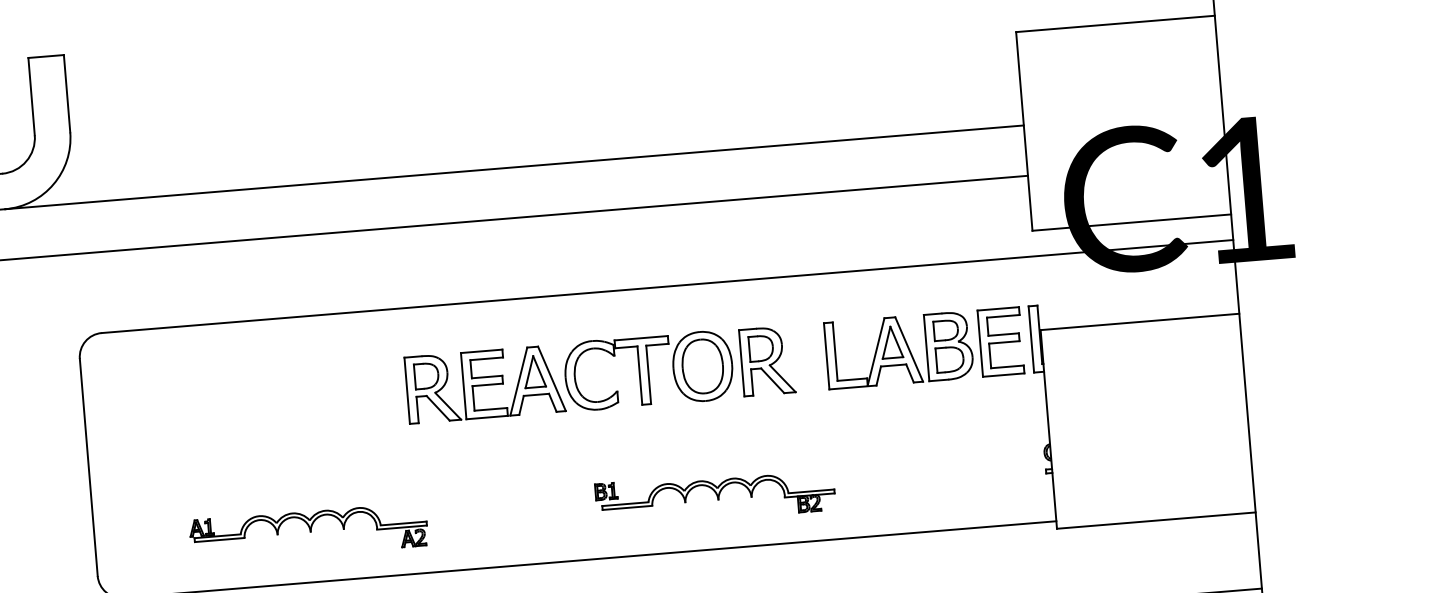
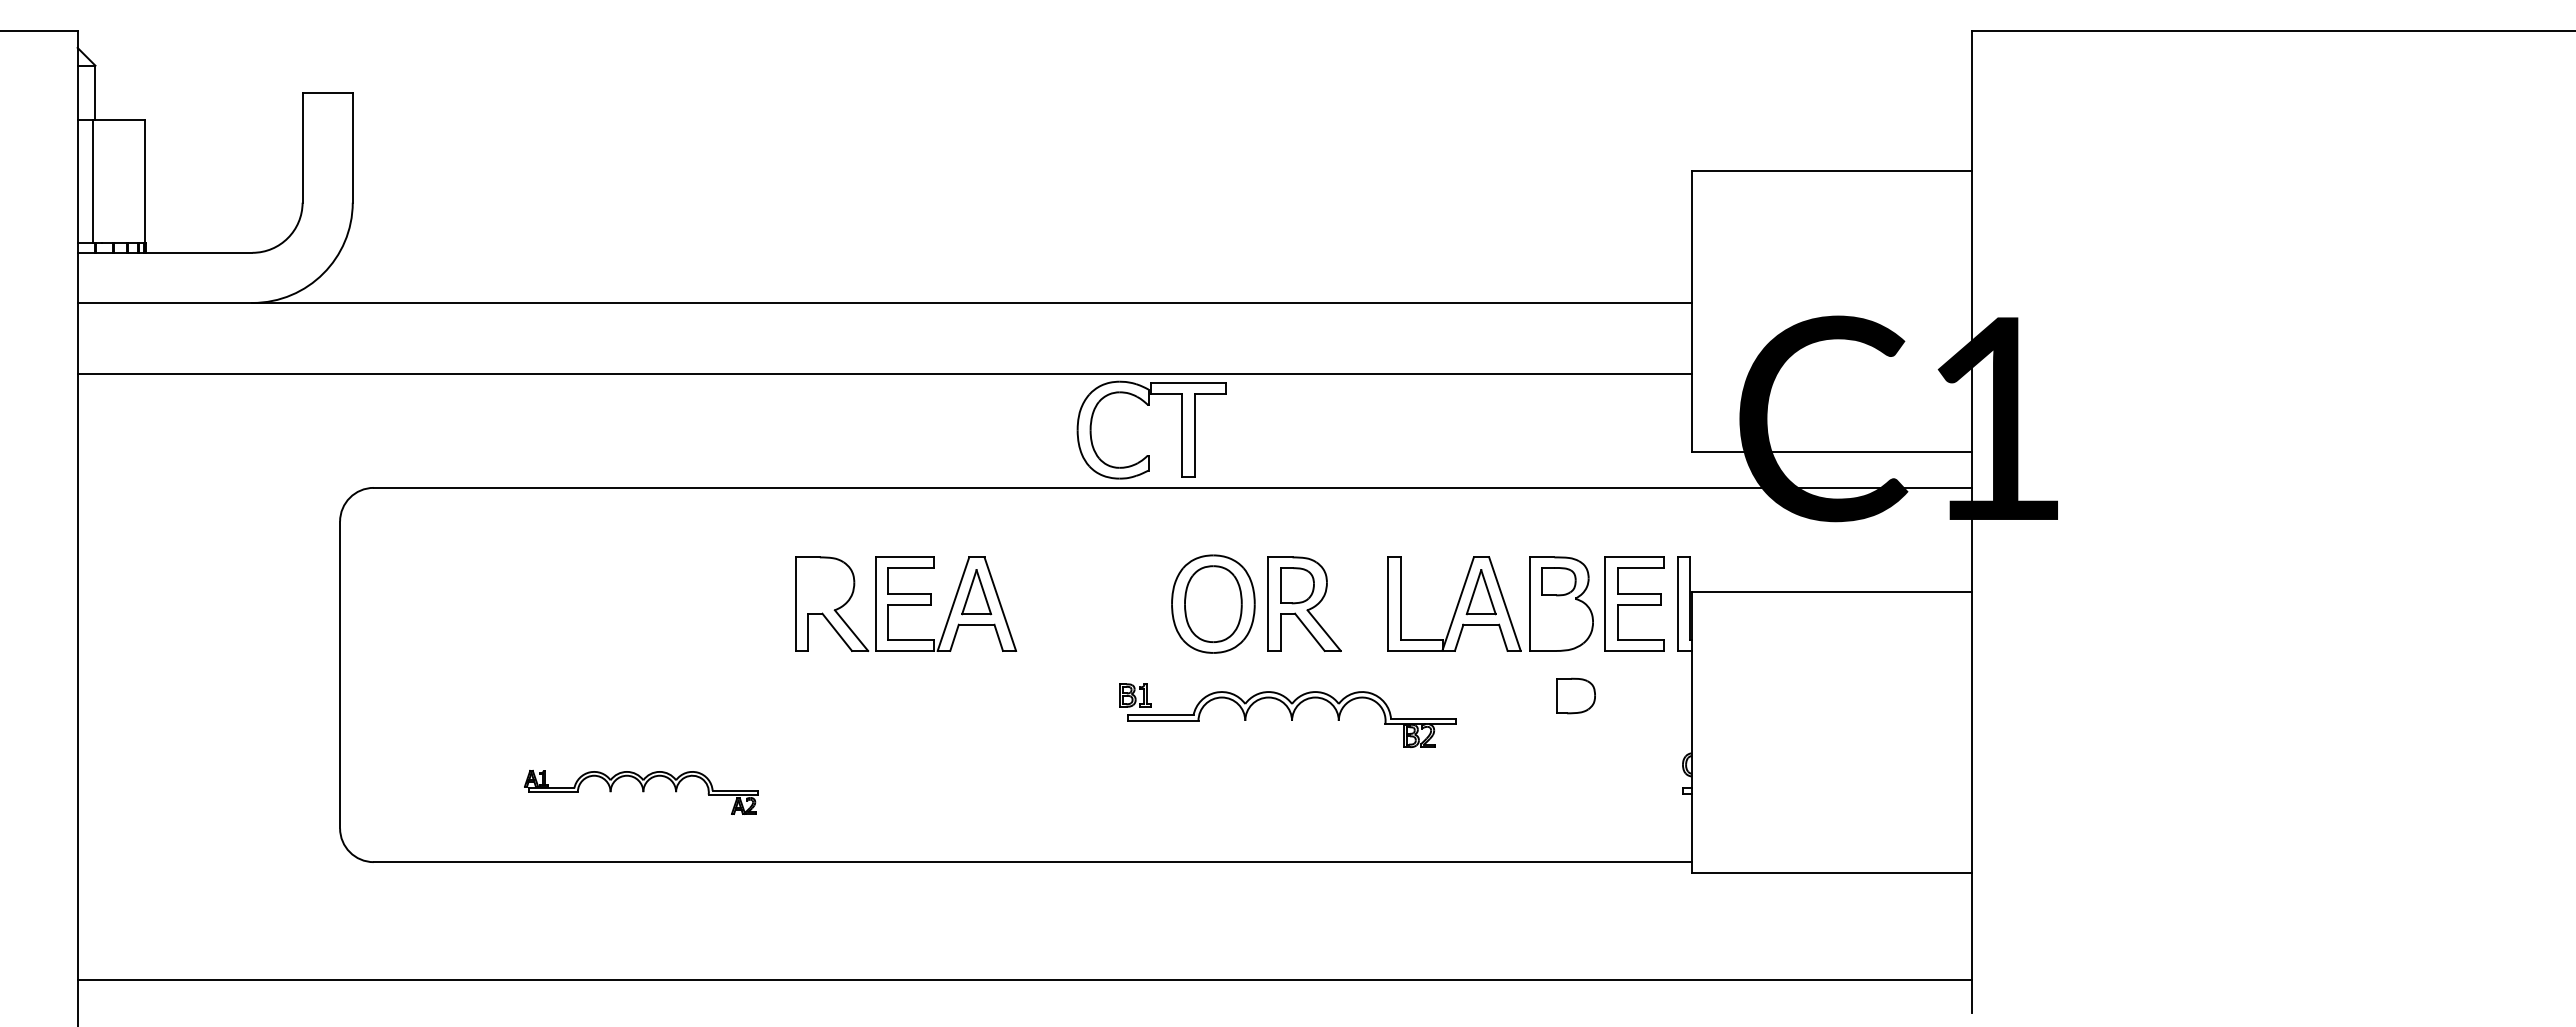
part: (615, 356) -> (1149, 405), moved
part: (949, 359) -> (1575, 695), moved
part: (426, 375) -> (824, 585), removed
part: (715, 496) -> (1287, 715), moved
part: (308, 533) -> (641, 792), size x0.7

